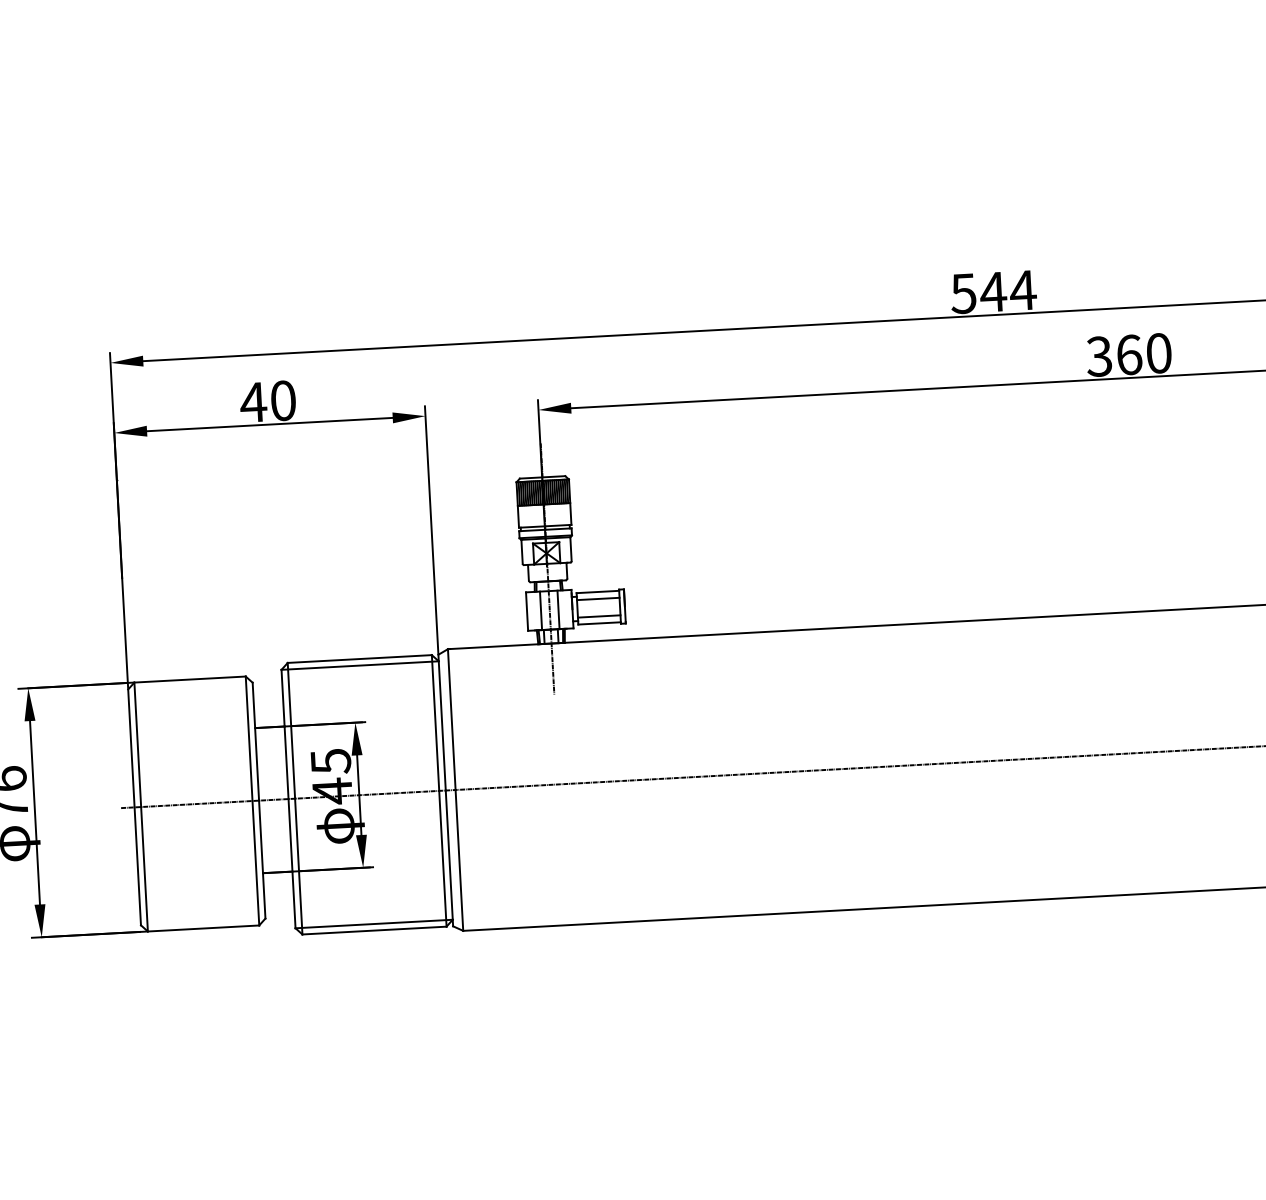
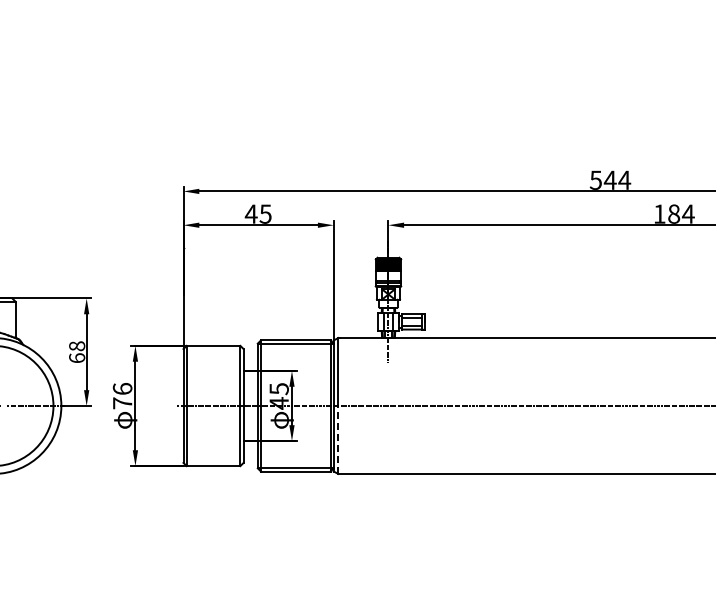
text: (1127, 353) -> (673, 213), 360 -> 184
text: (282, 399) -> (265, 213), 40 -> 45
line: (459, 859) -> (338, 439), solid -> dashed

